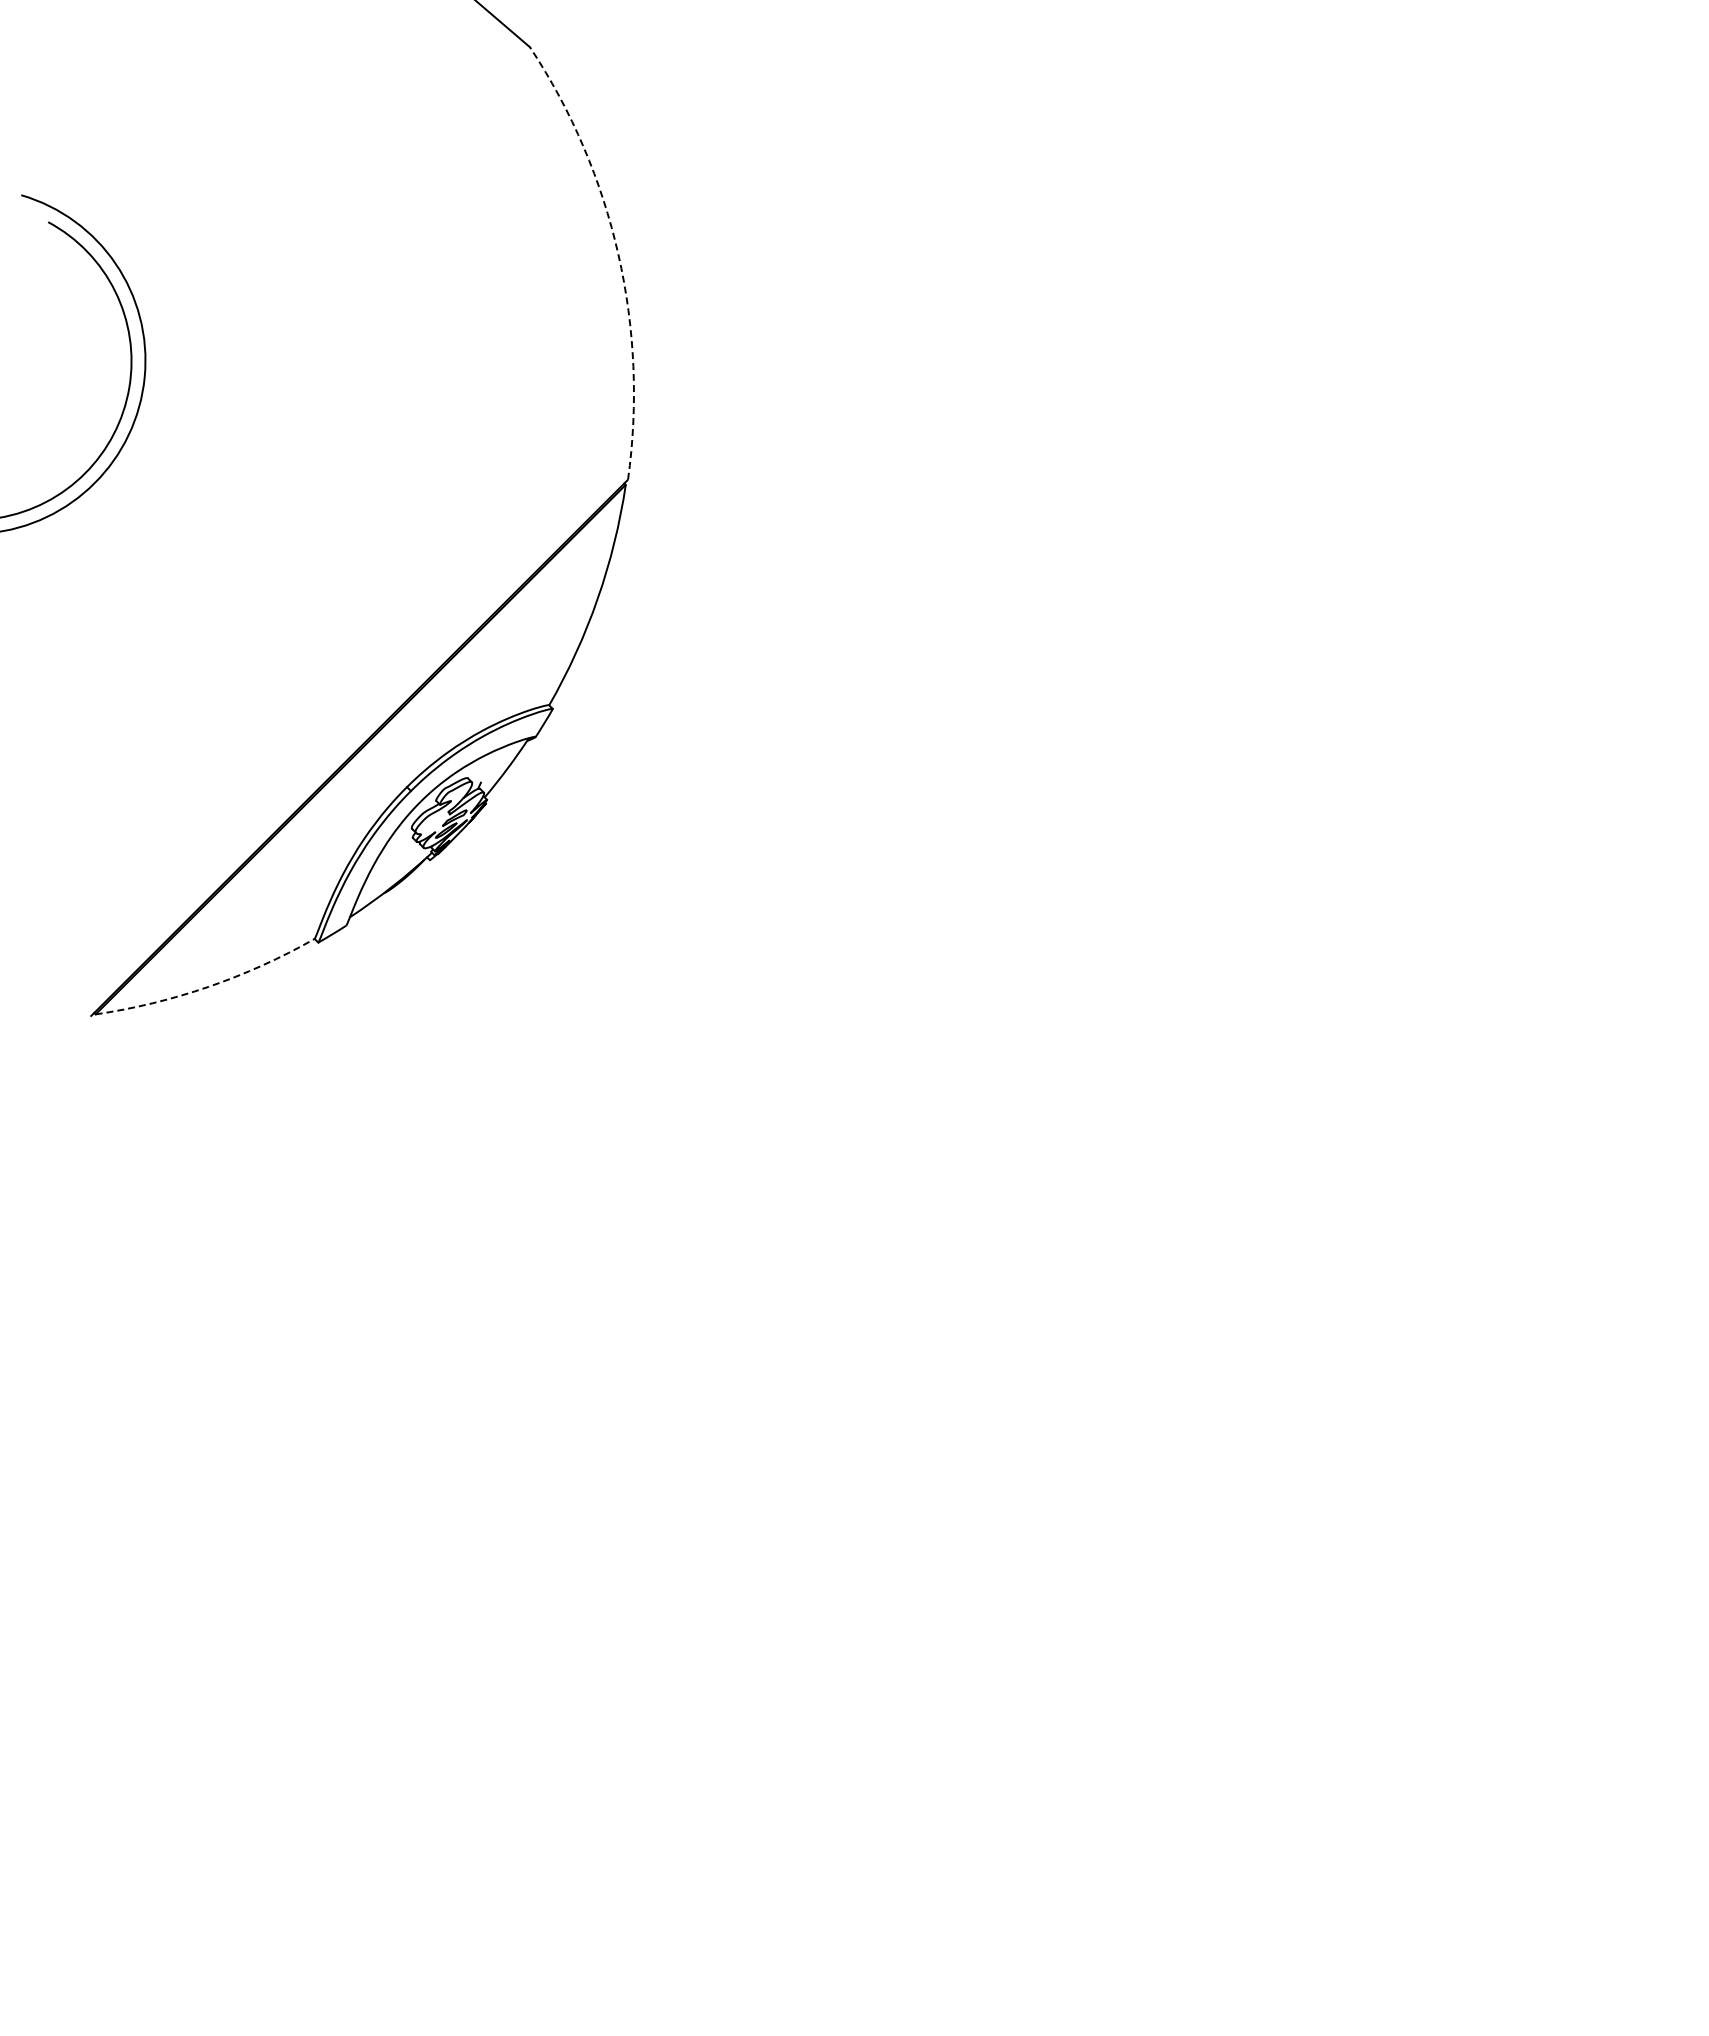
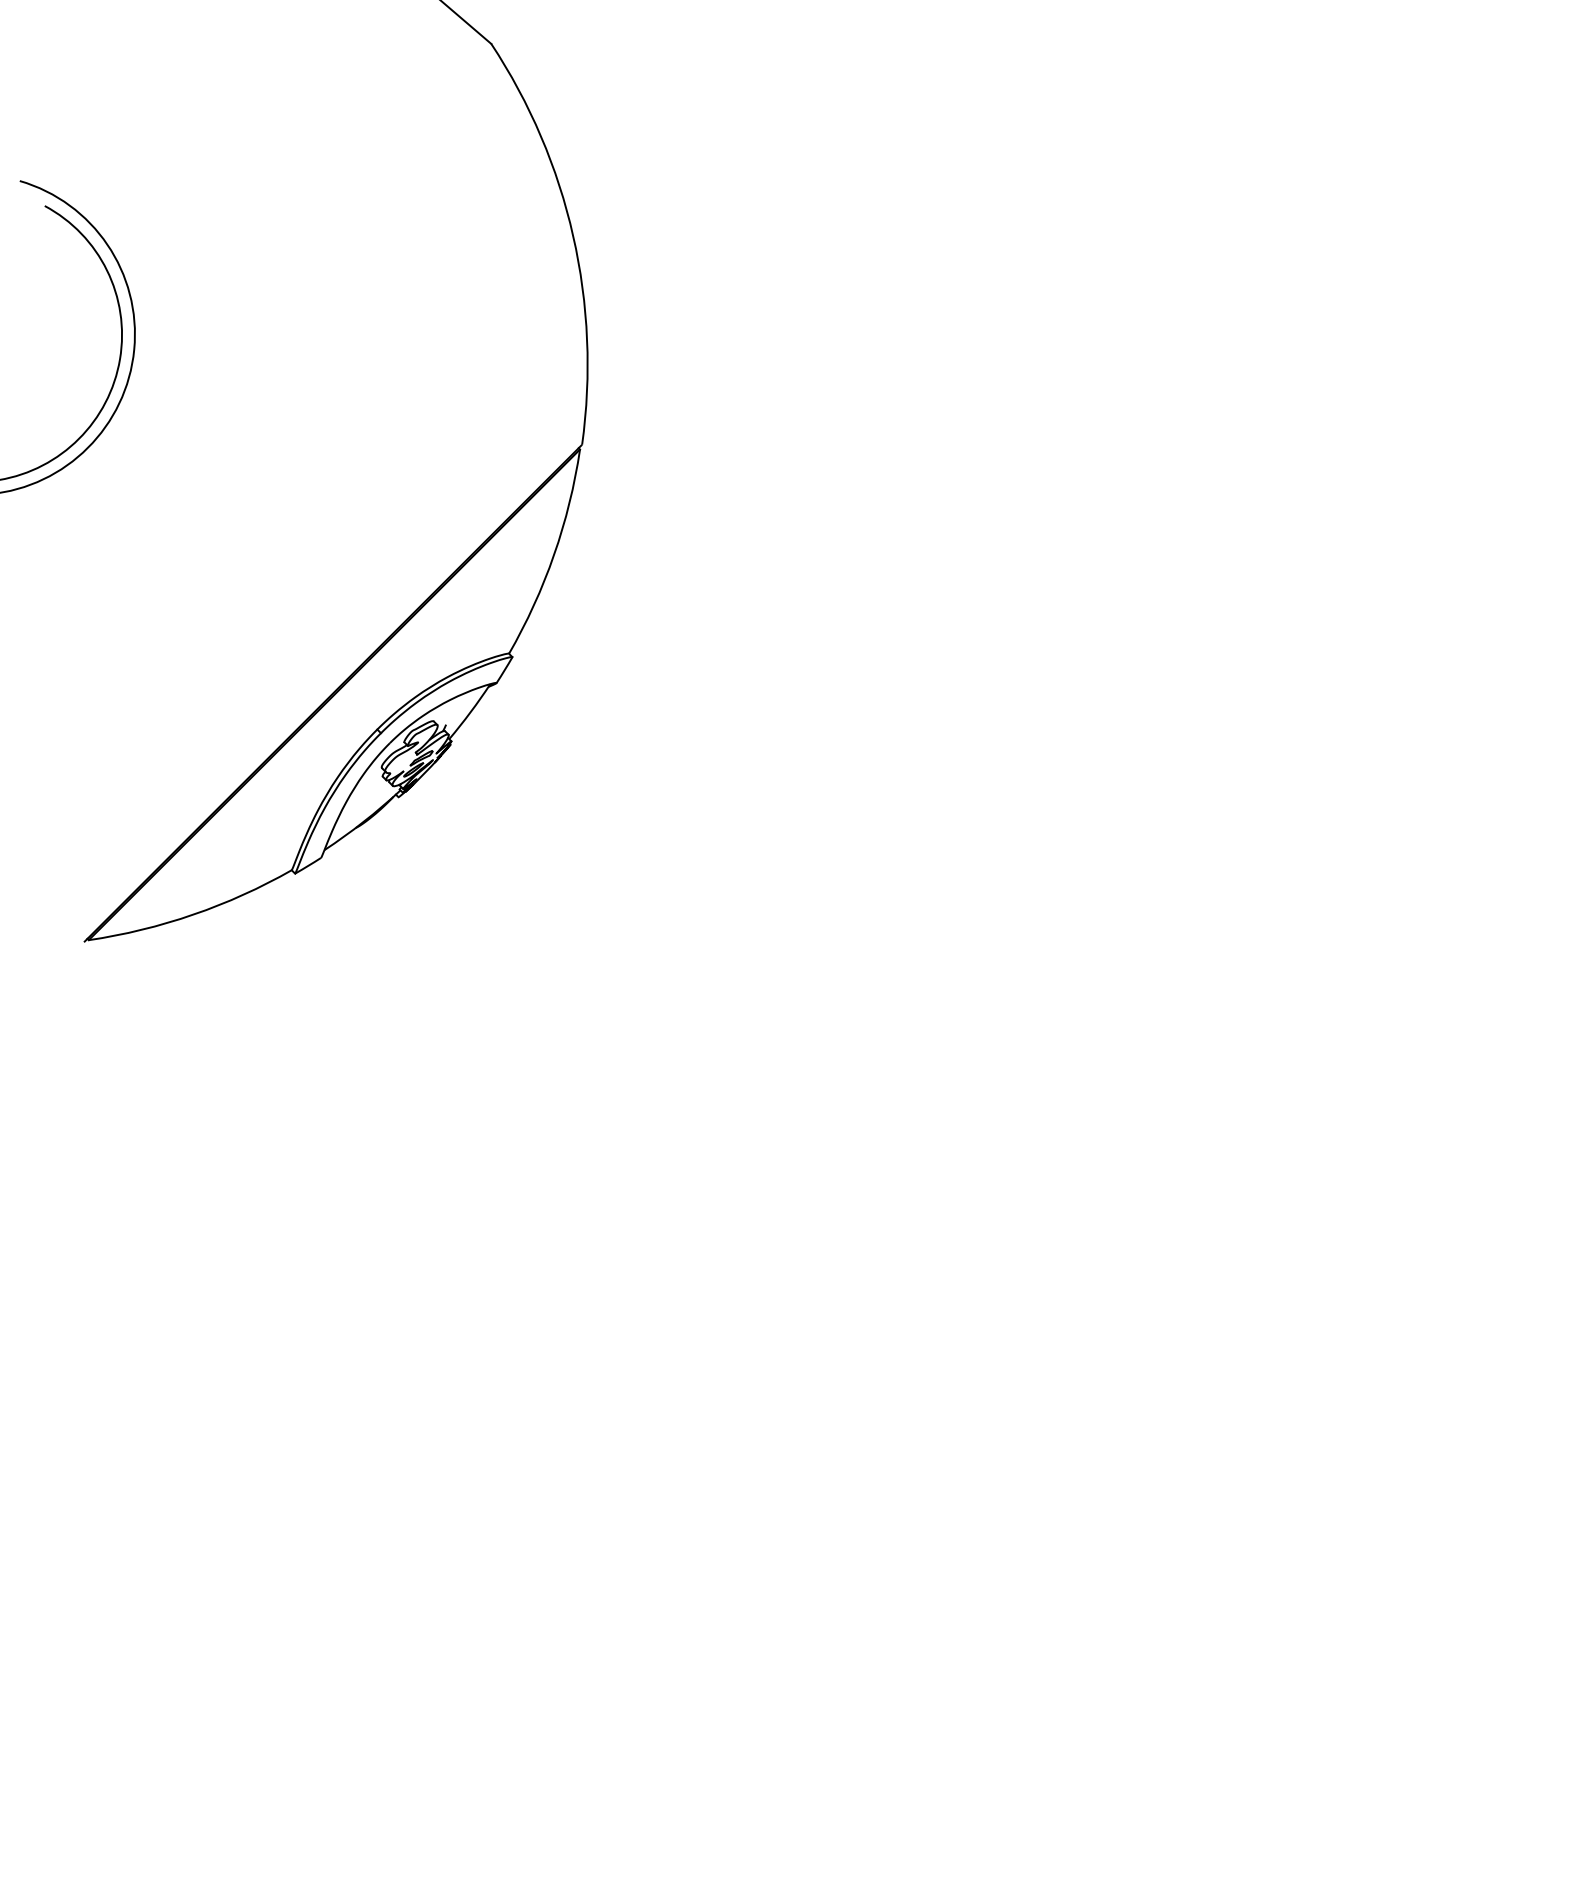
arc: (618, 254) -> (573, 235), dashed -> solid
arc: (208, 986) -> (193, 914), dashed -> solid

